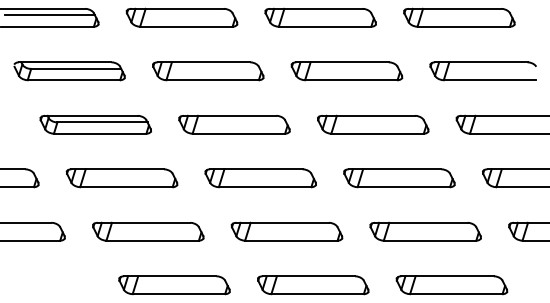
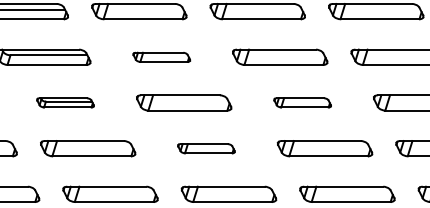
part: (208, 71) -> (161, 57), size x0.6
part: (95, 124) -> (65, 102), size x0.6
part: (373, 124) -> (302, 102), size x0.6
part: (260, 178) -> (206, 148), size x0.6

